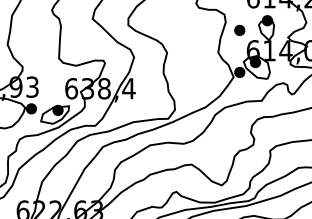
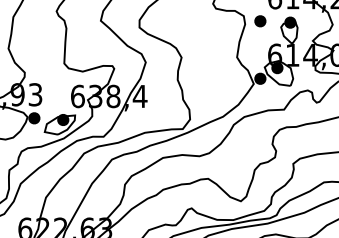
part: (239, 29) -> (260, 20), moved

